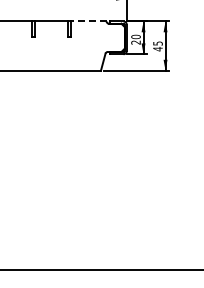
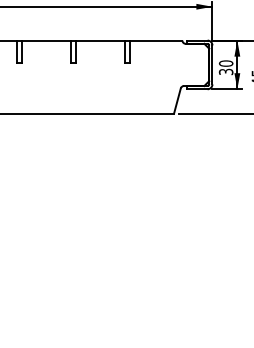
line: (88, 21) -> (155, 40), dashed -> solid
text: (135, 42) -> (225, 71), 20 -> 30

